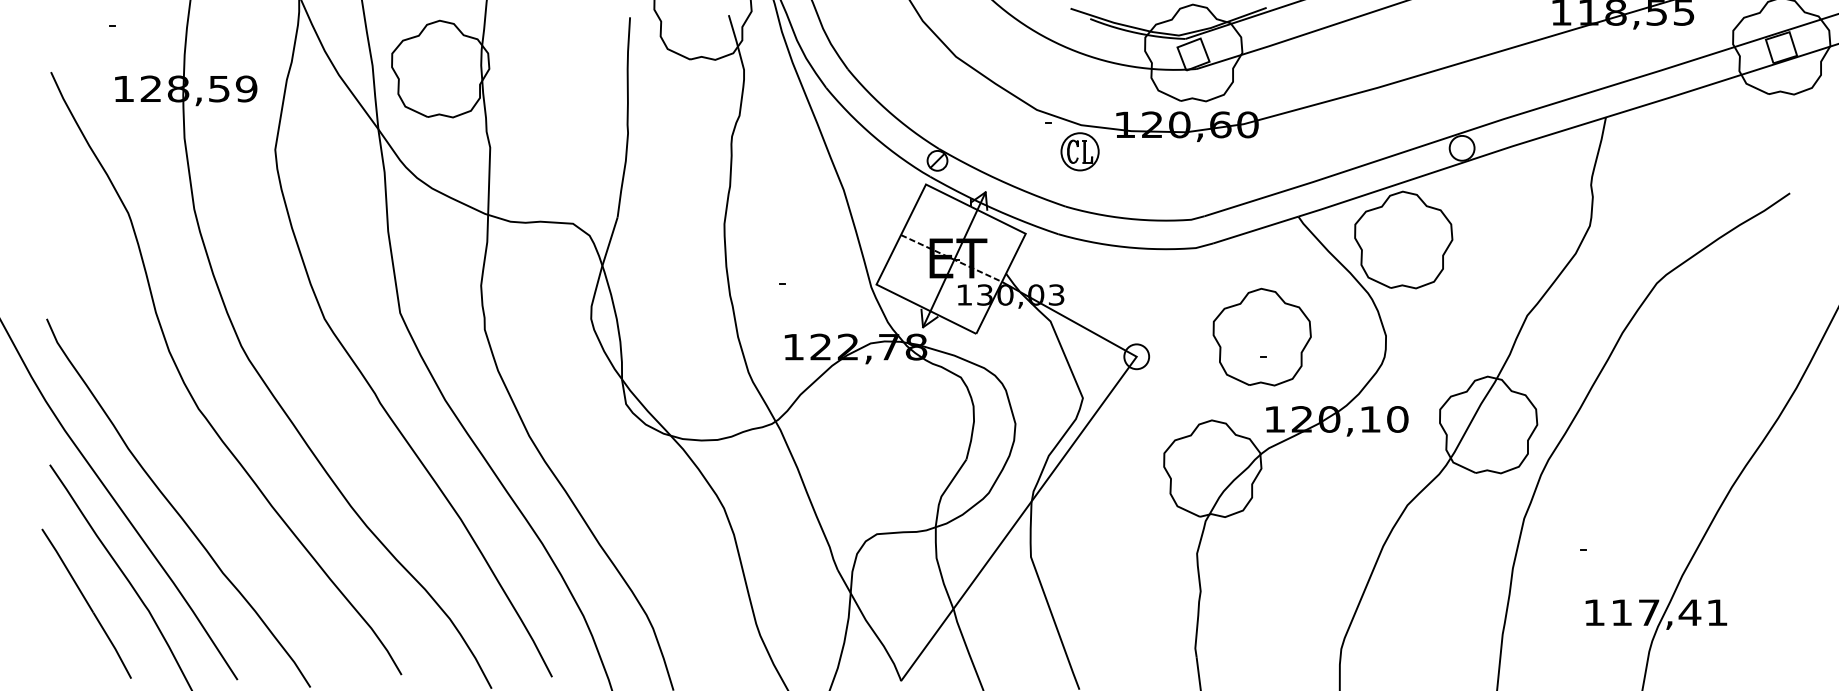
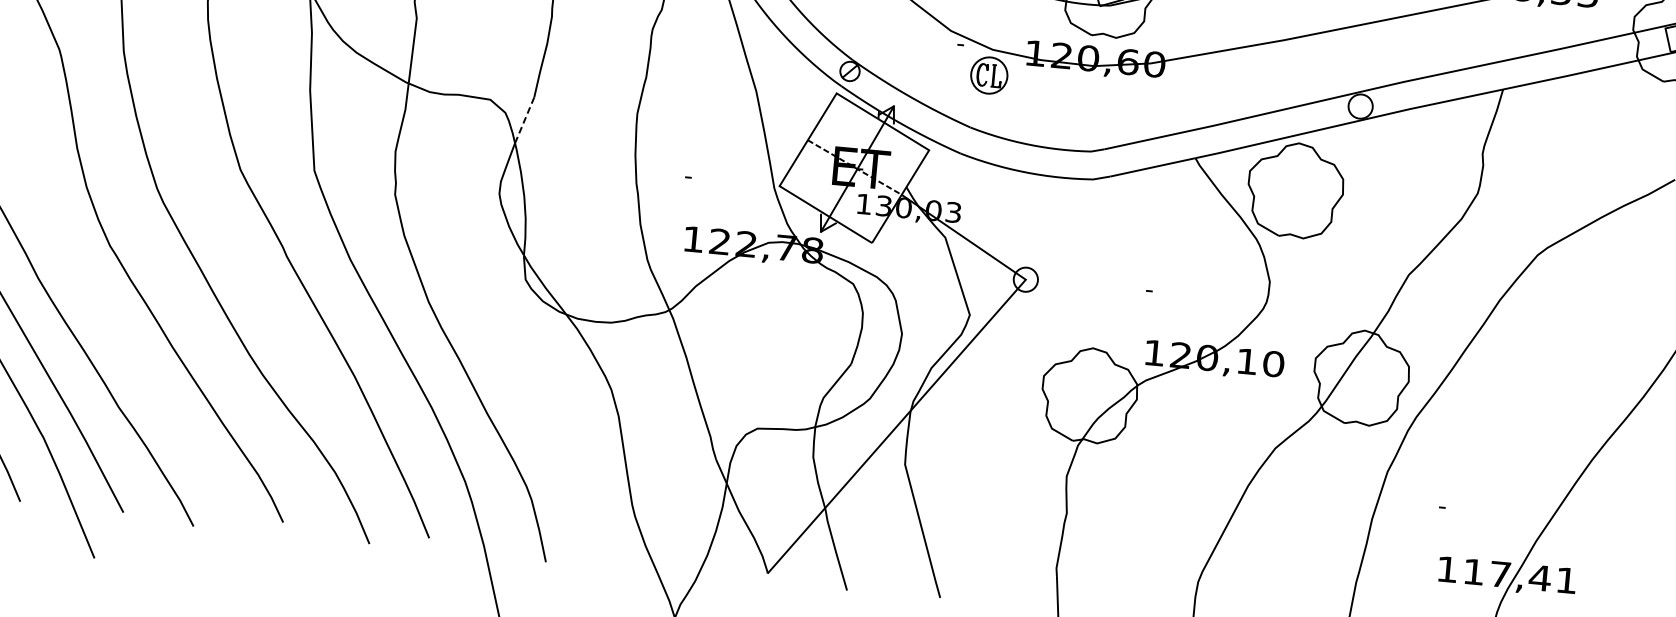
line: (610, 241) -> (525, 120), solid -> dashed
part: (1261, 336) -> (1148, 271), removed

